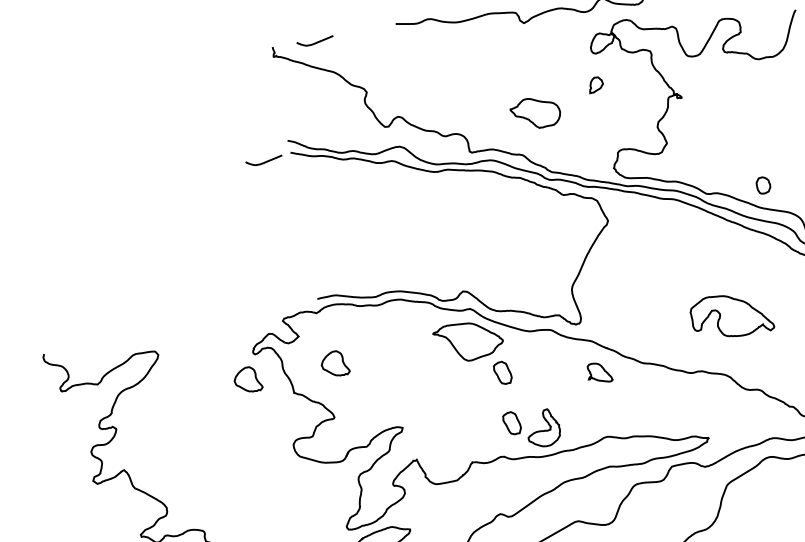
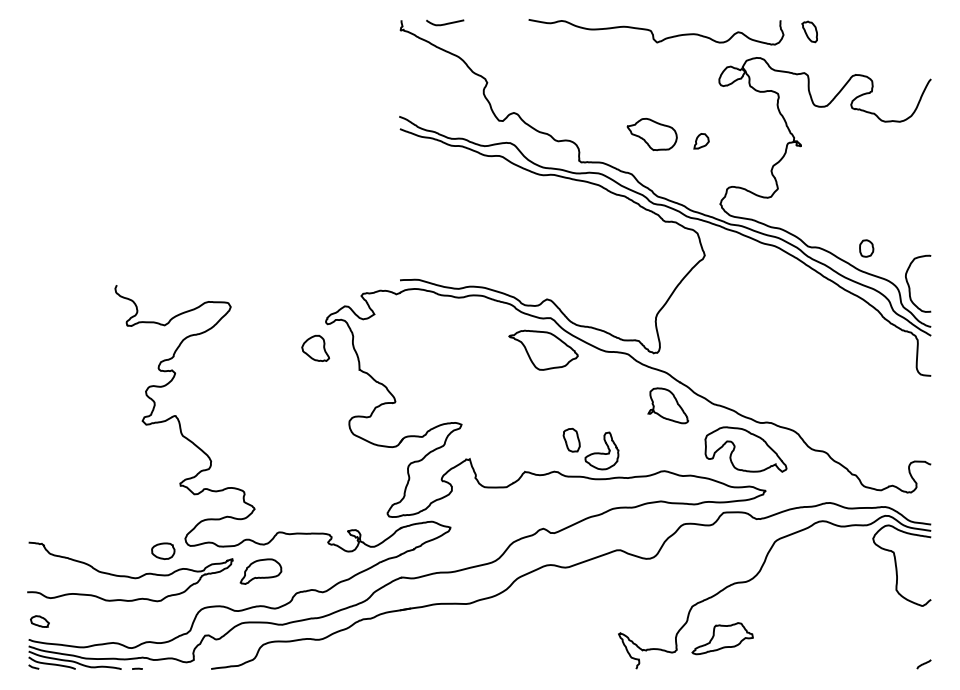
part: (595, 85) -> (701, 141), moved
curve: (264, 161) -> (372, 133), removed
part: (731, 315) -> (745, 449), moved
part: (334, 363) -> (405, 347), removed
part: (502, 372) -> (571, 387), removed
part: (599, 372) -> (668, 405), size x1.67

